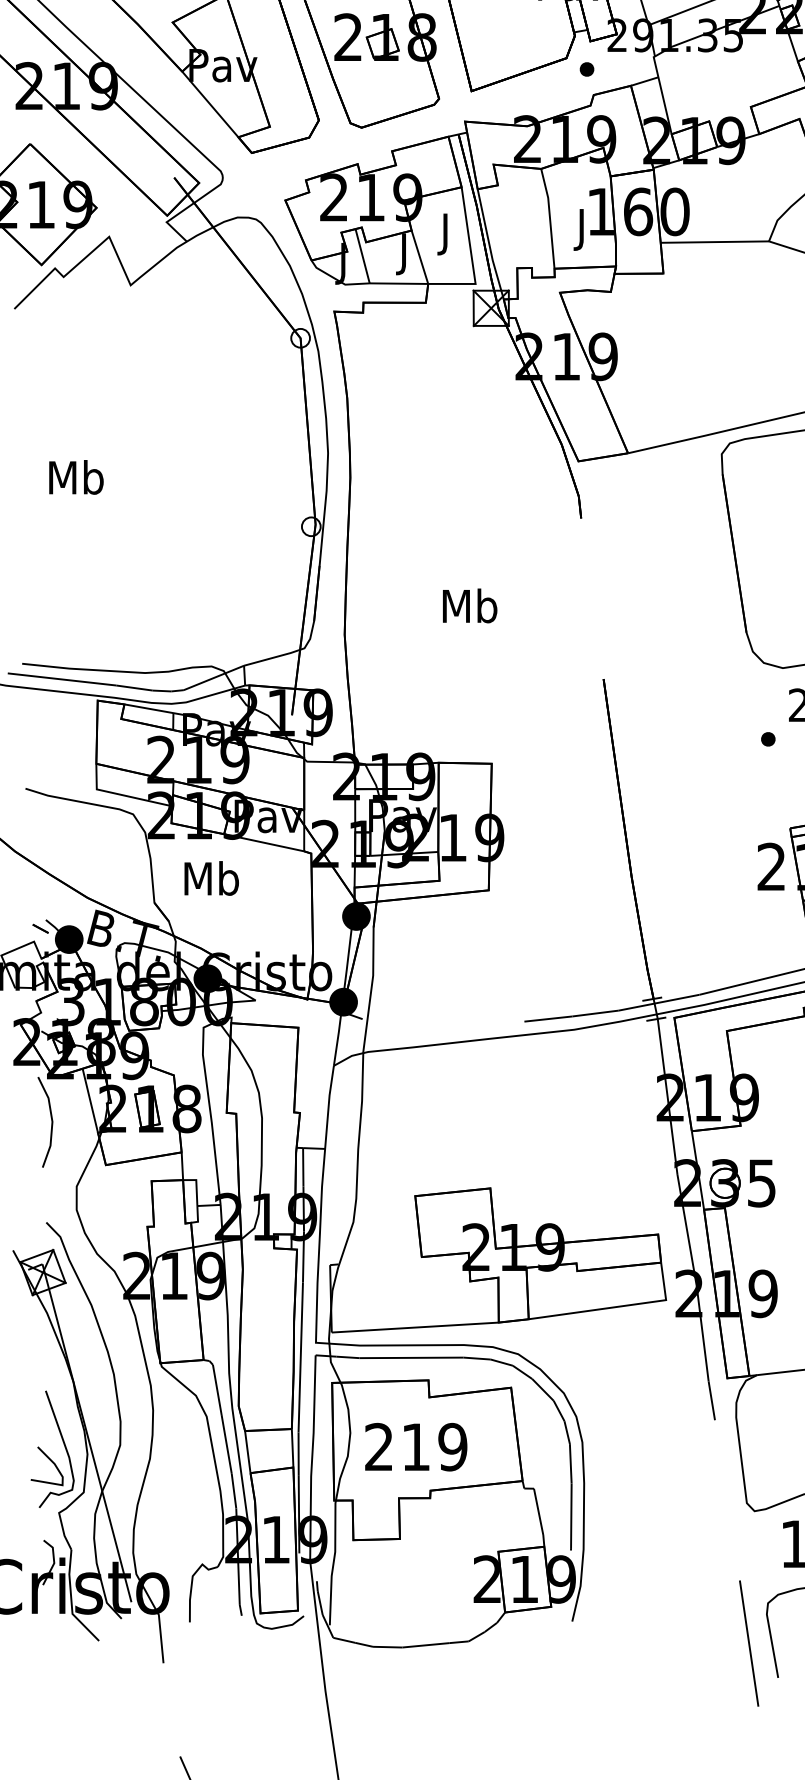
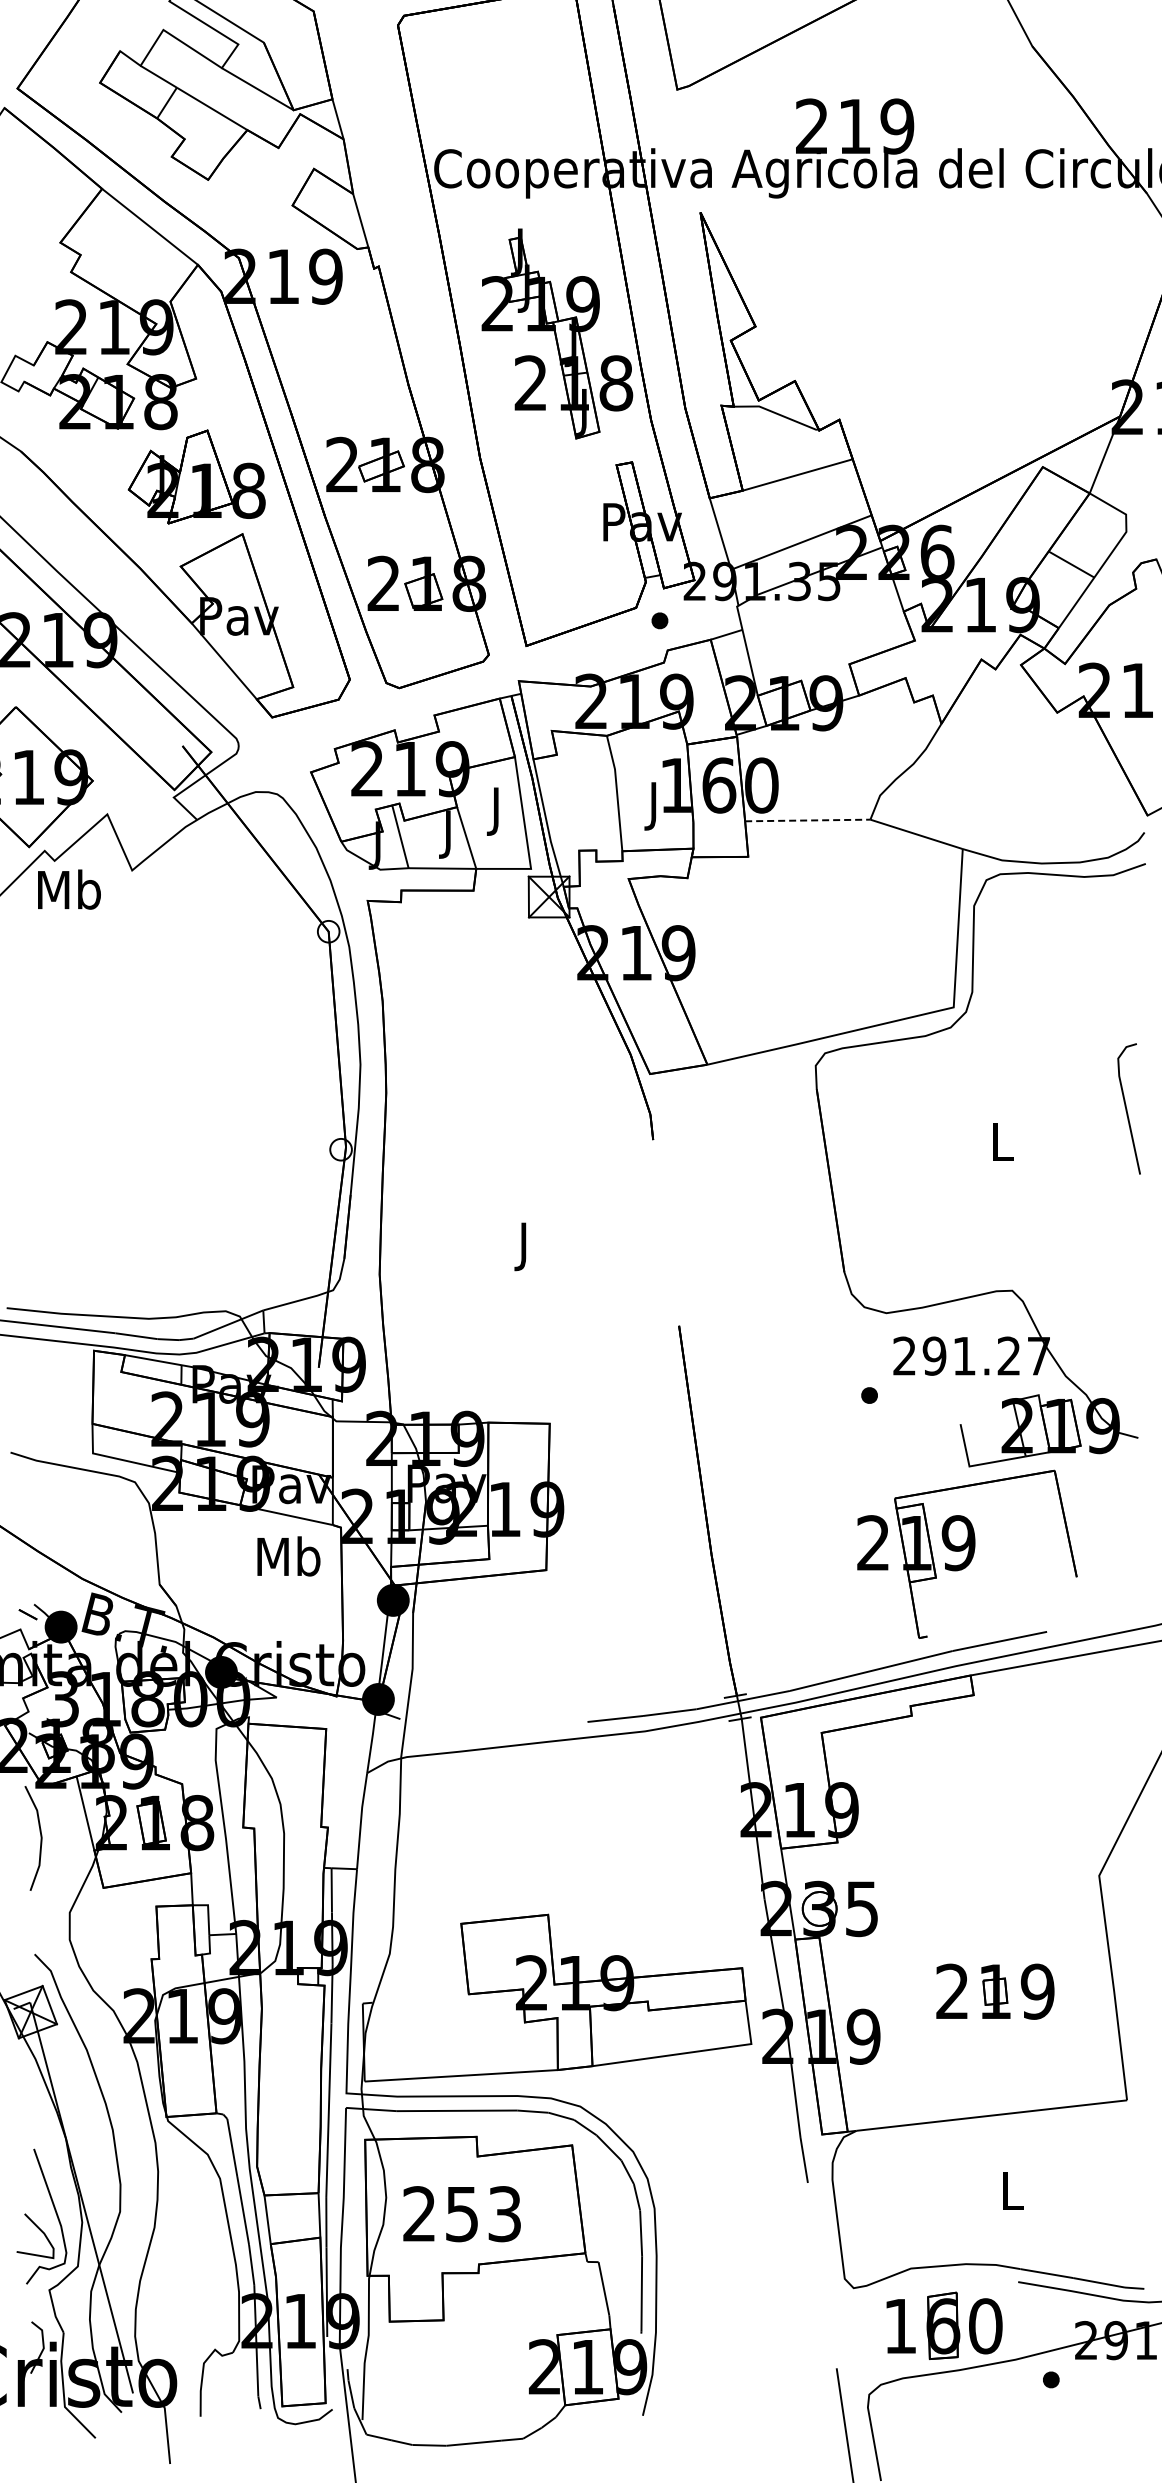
line: (714, 242) -> (807, 820), solid -> dashed
text: (76, 477) -> (69, 889), moved
text: (469, 610) -> (524, 1246), Mb -> J
text: (211, 878) -> (288, 1556), moved
text: (434, 1447) -> (483, 2214), 219 -> 253

